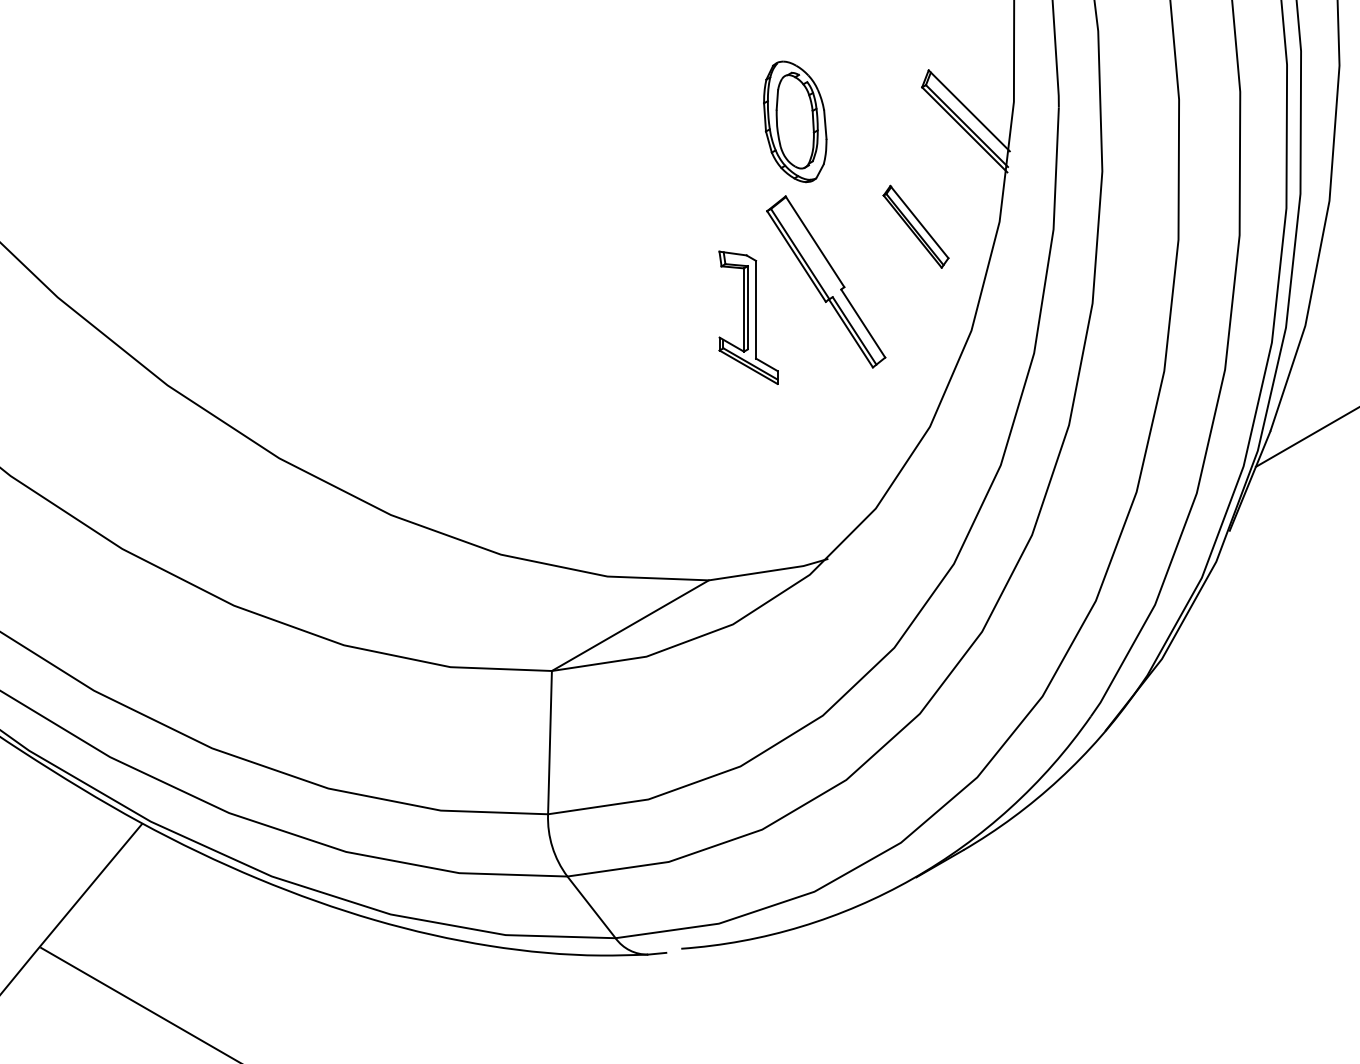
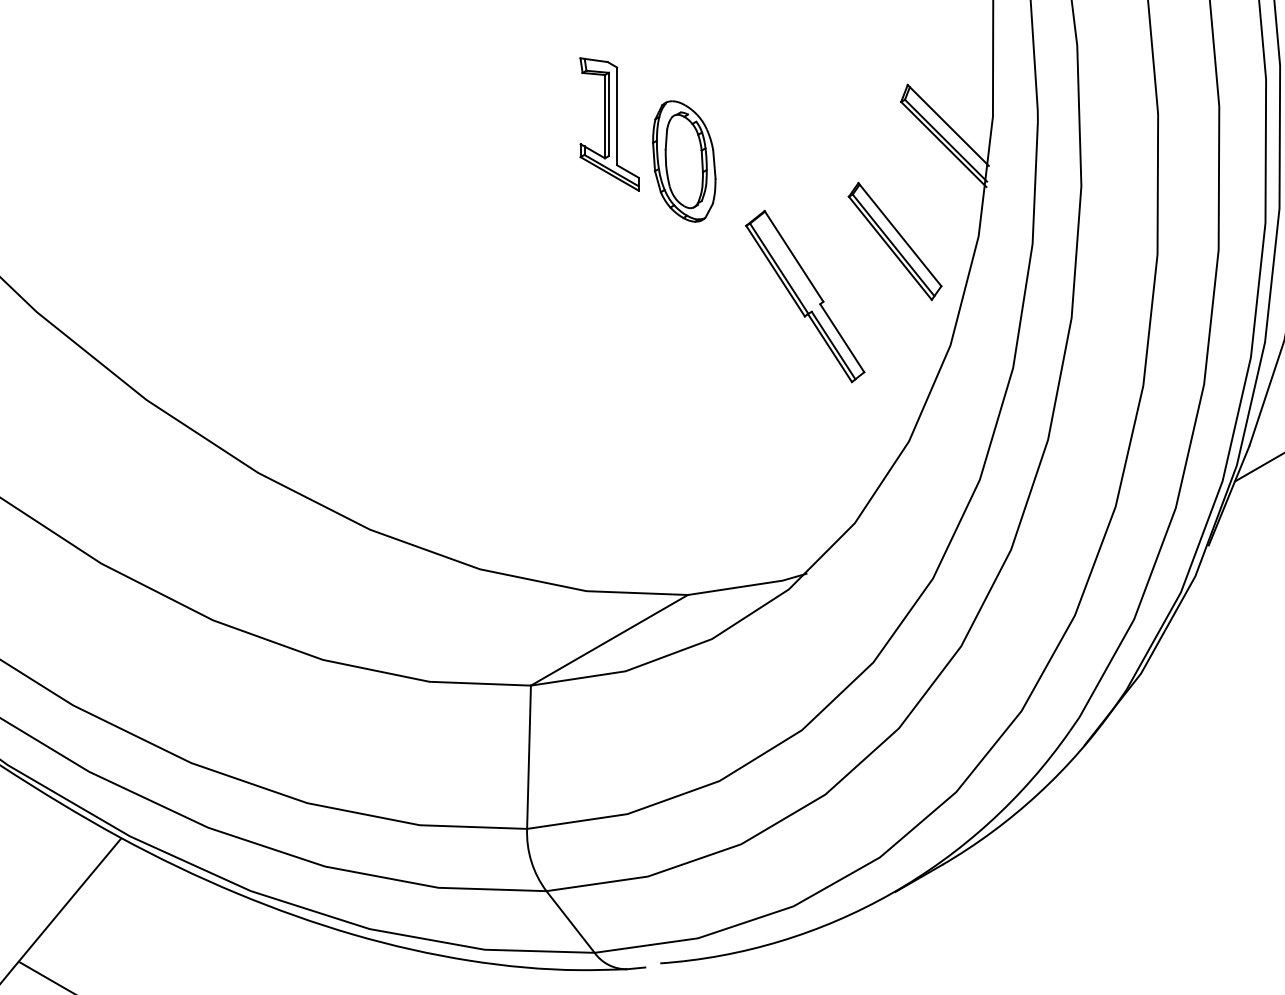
part: (795, 121) -> (684, 161), moved
part: (915, 226) -> (894, 241), size x1.43
part: (748, 317) -> (609, 124), moved

